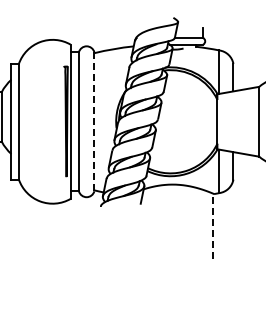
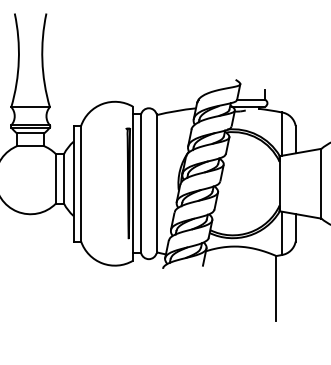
line: (94, 121) -> (156, 183), dashed -> solid
line: (213, 226) -> (275, 288), dashed -> solid

